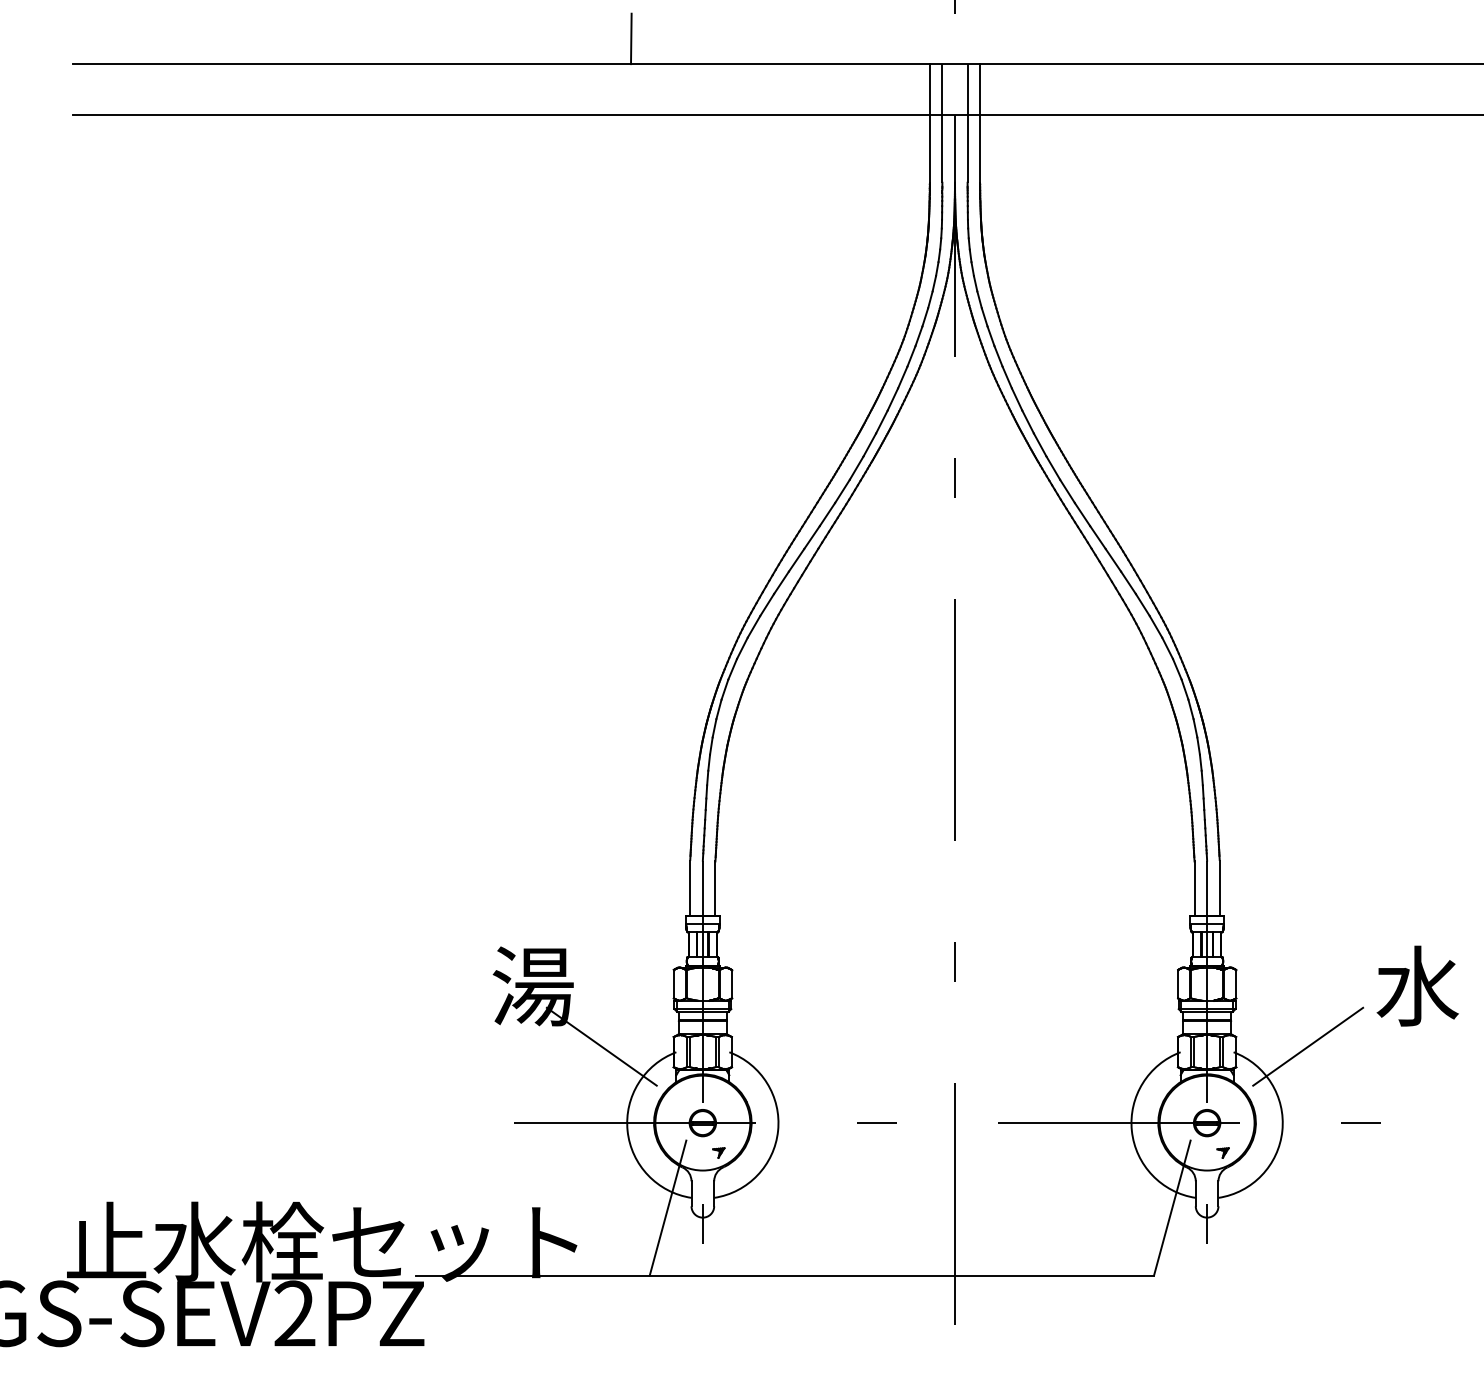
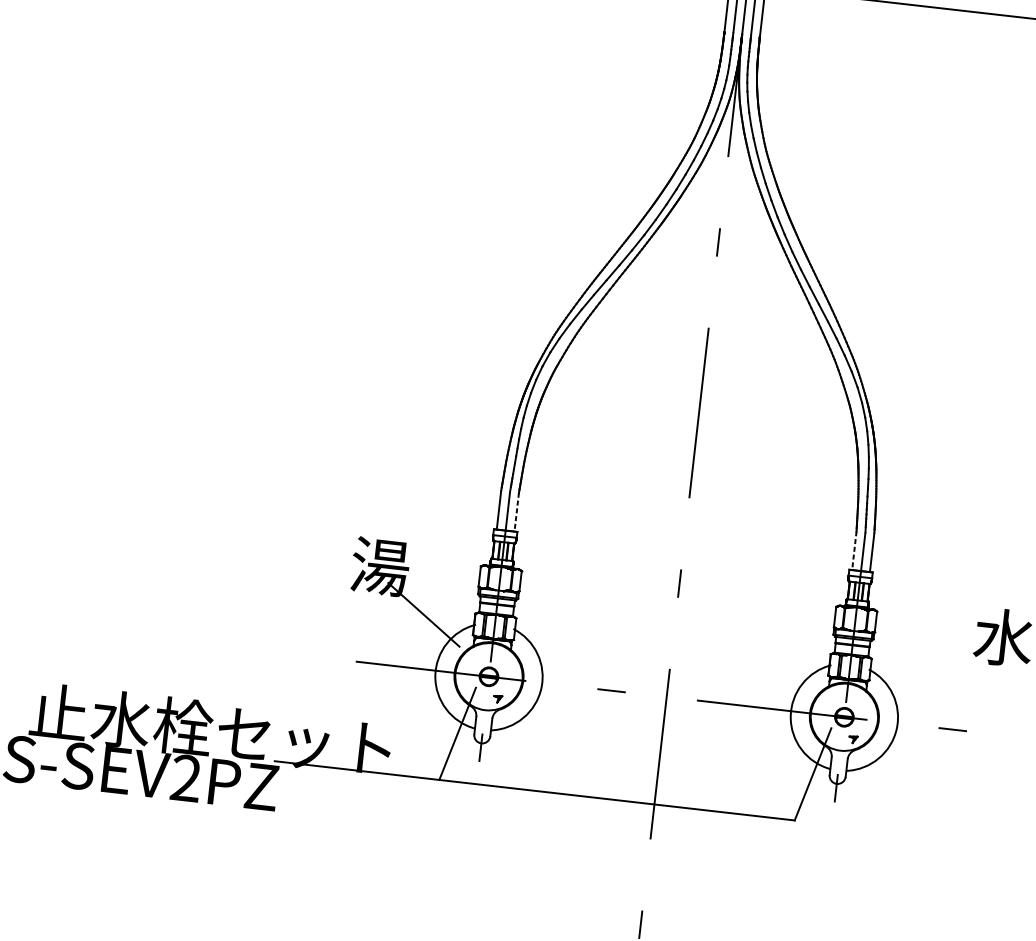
line: (715, 888) -> (516, 512), solid -> dashed
line: (1194, 888) -> (854, 550), solid -> dashed
line: (1308, 1046) -> (921, 671), removed

